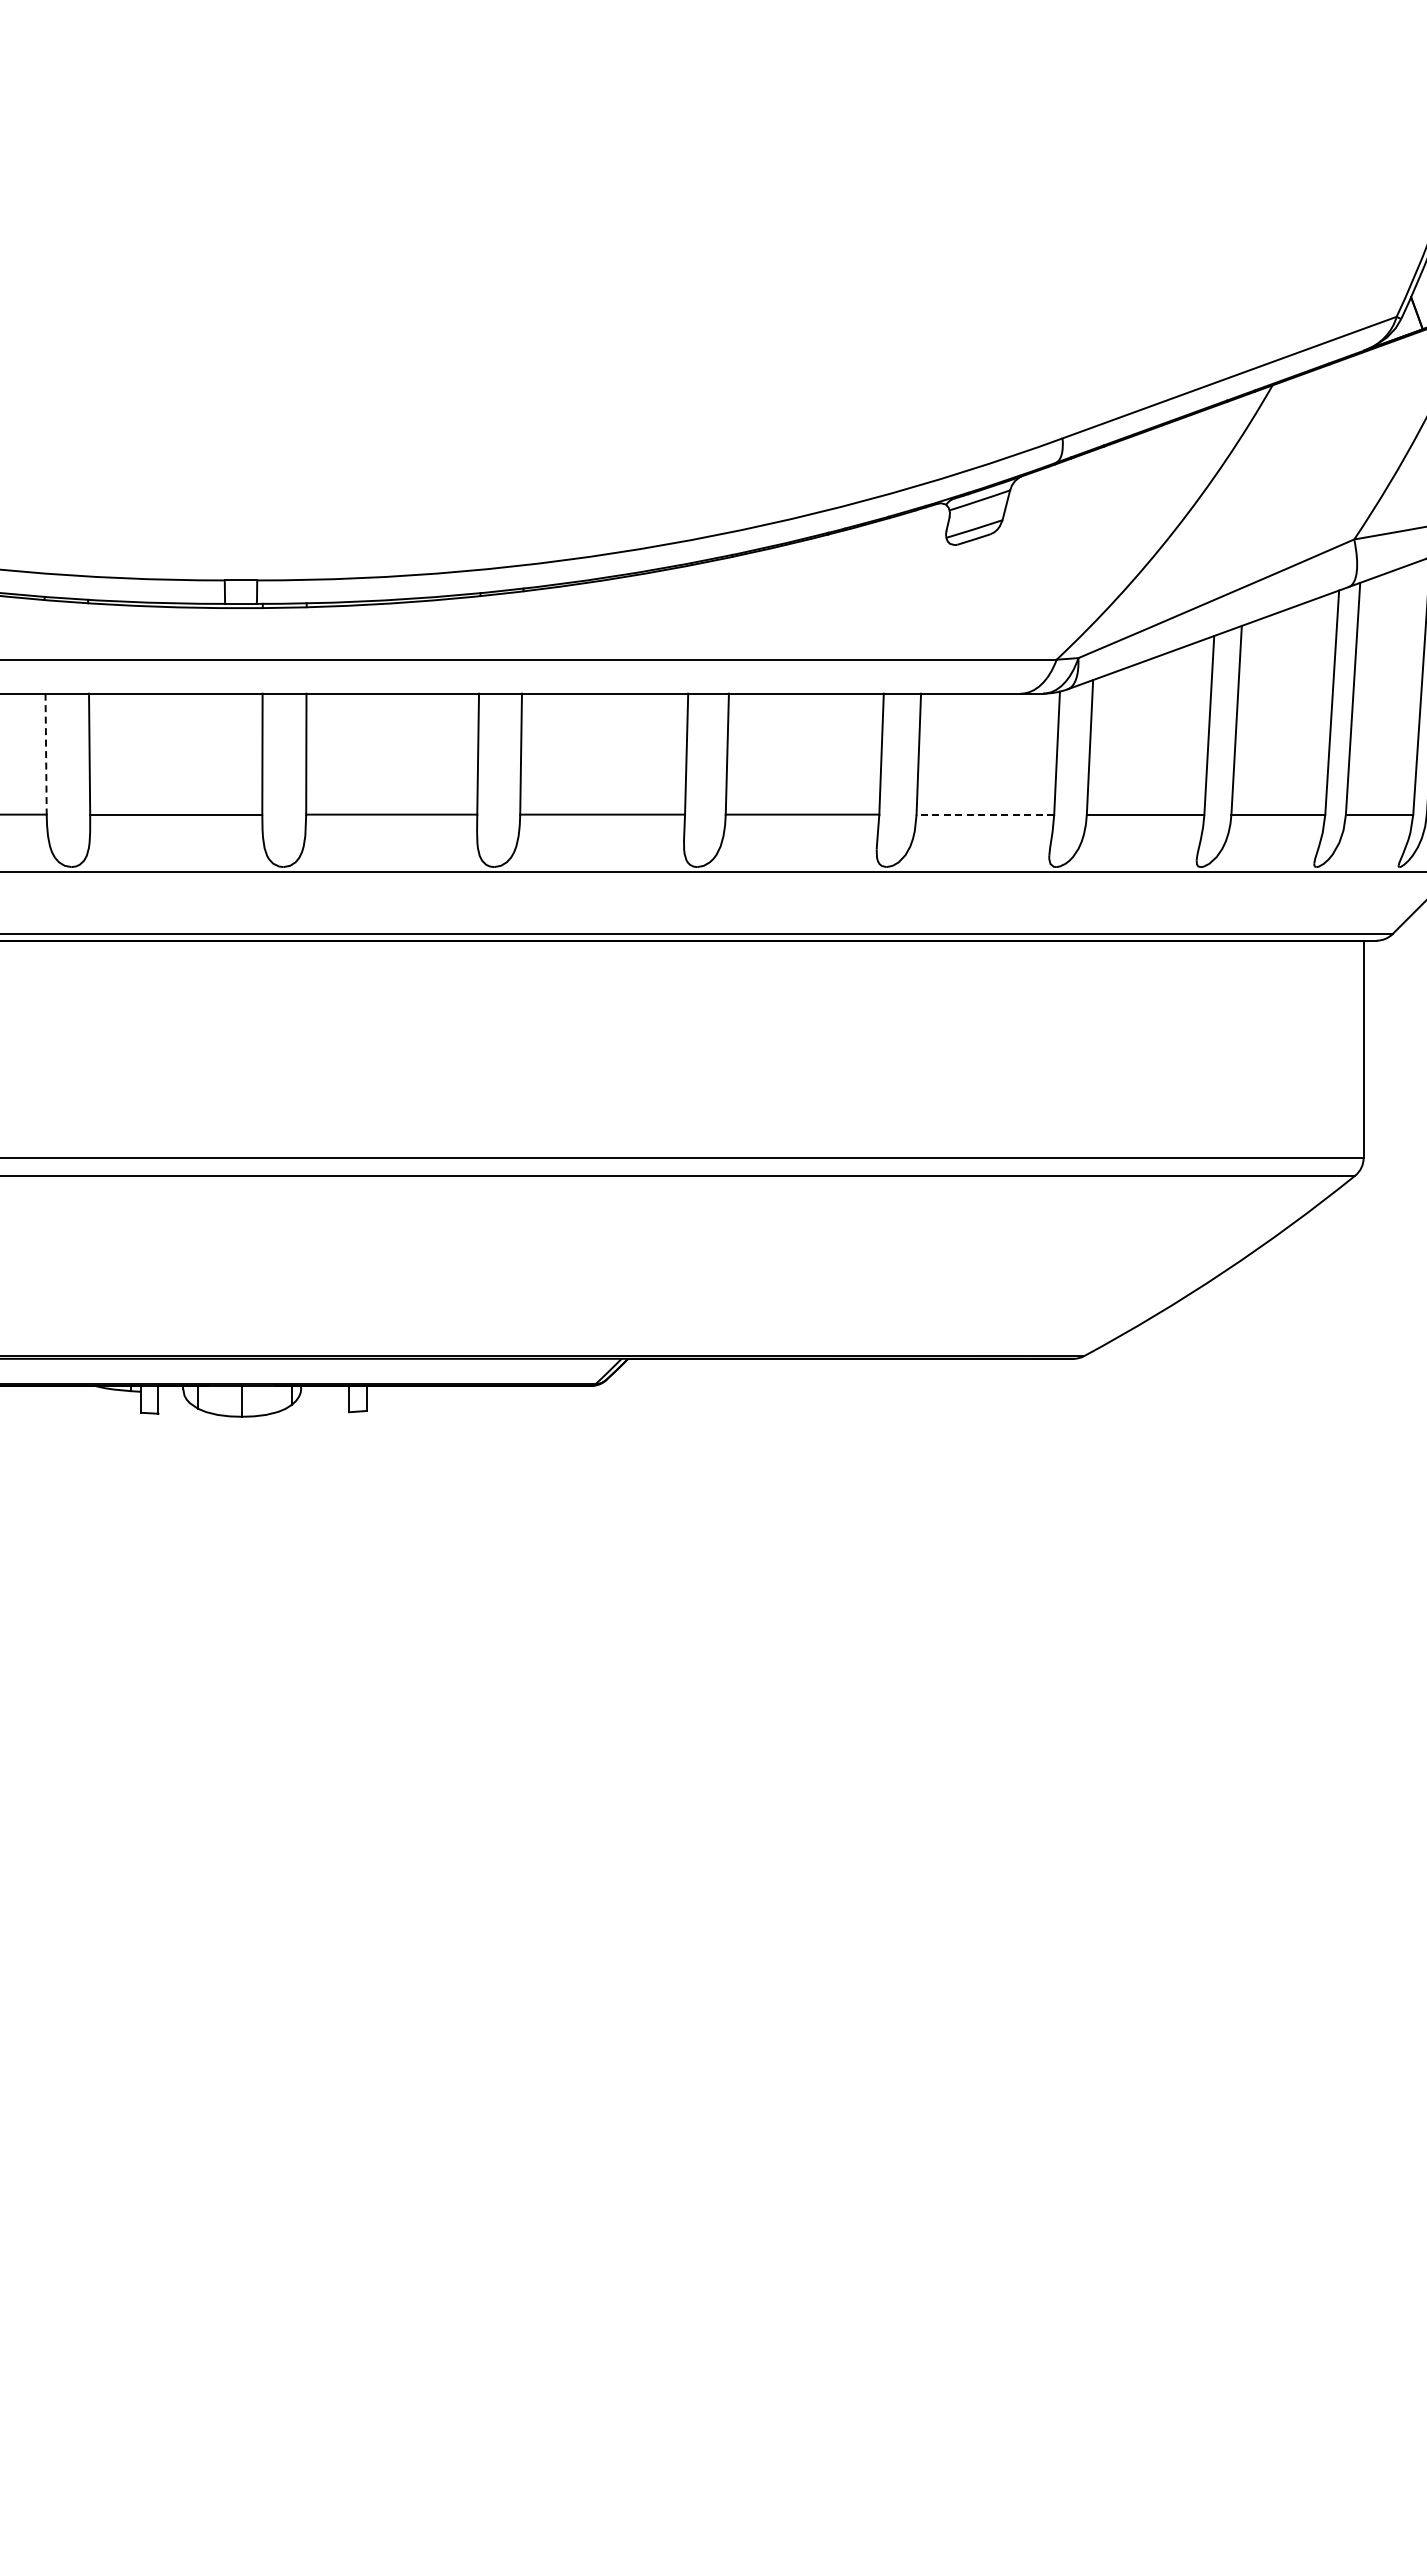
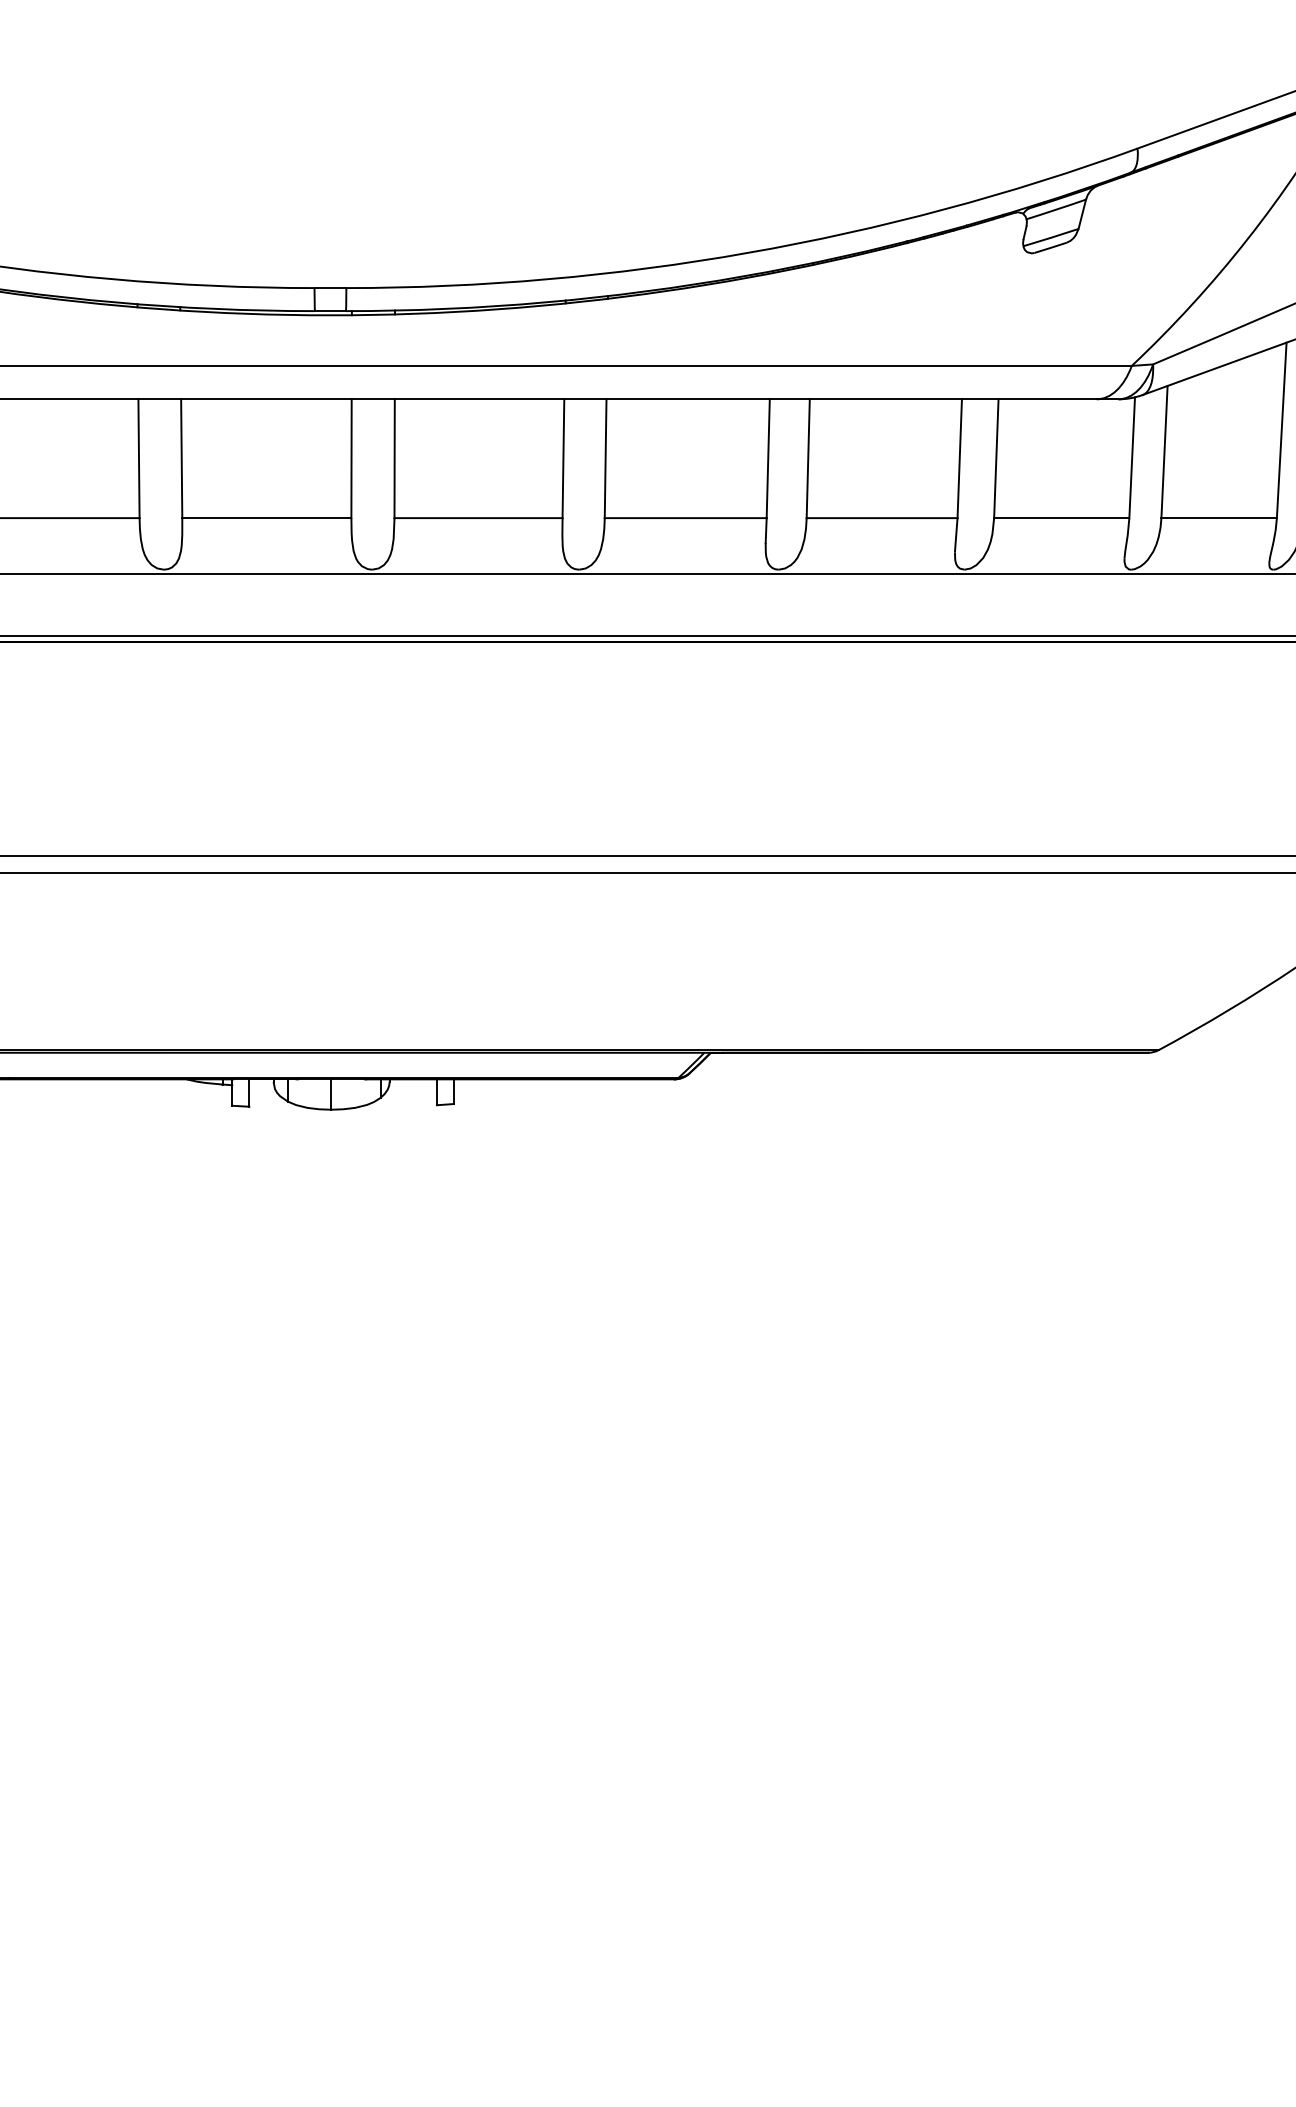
line: (46, 754) -> (139, 459), dashed -> solid
line: (985, 814) -> (1061, 518), dashed -> solid

